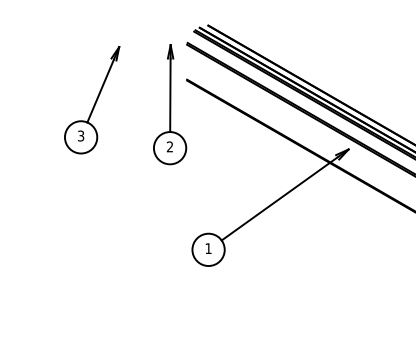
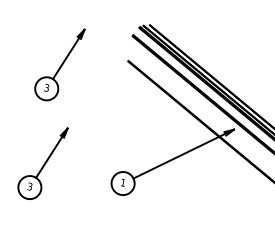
part: (170, 104) -> (113, 76), removed
part: (92, 240) -> (42, 162), added

